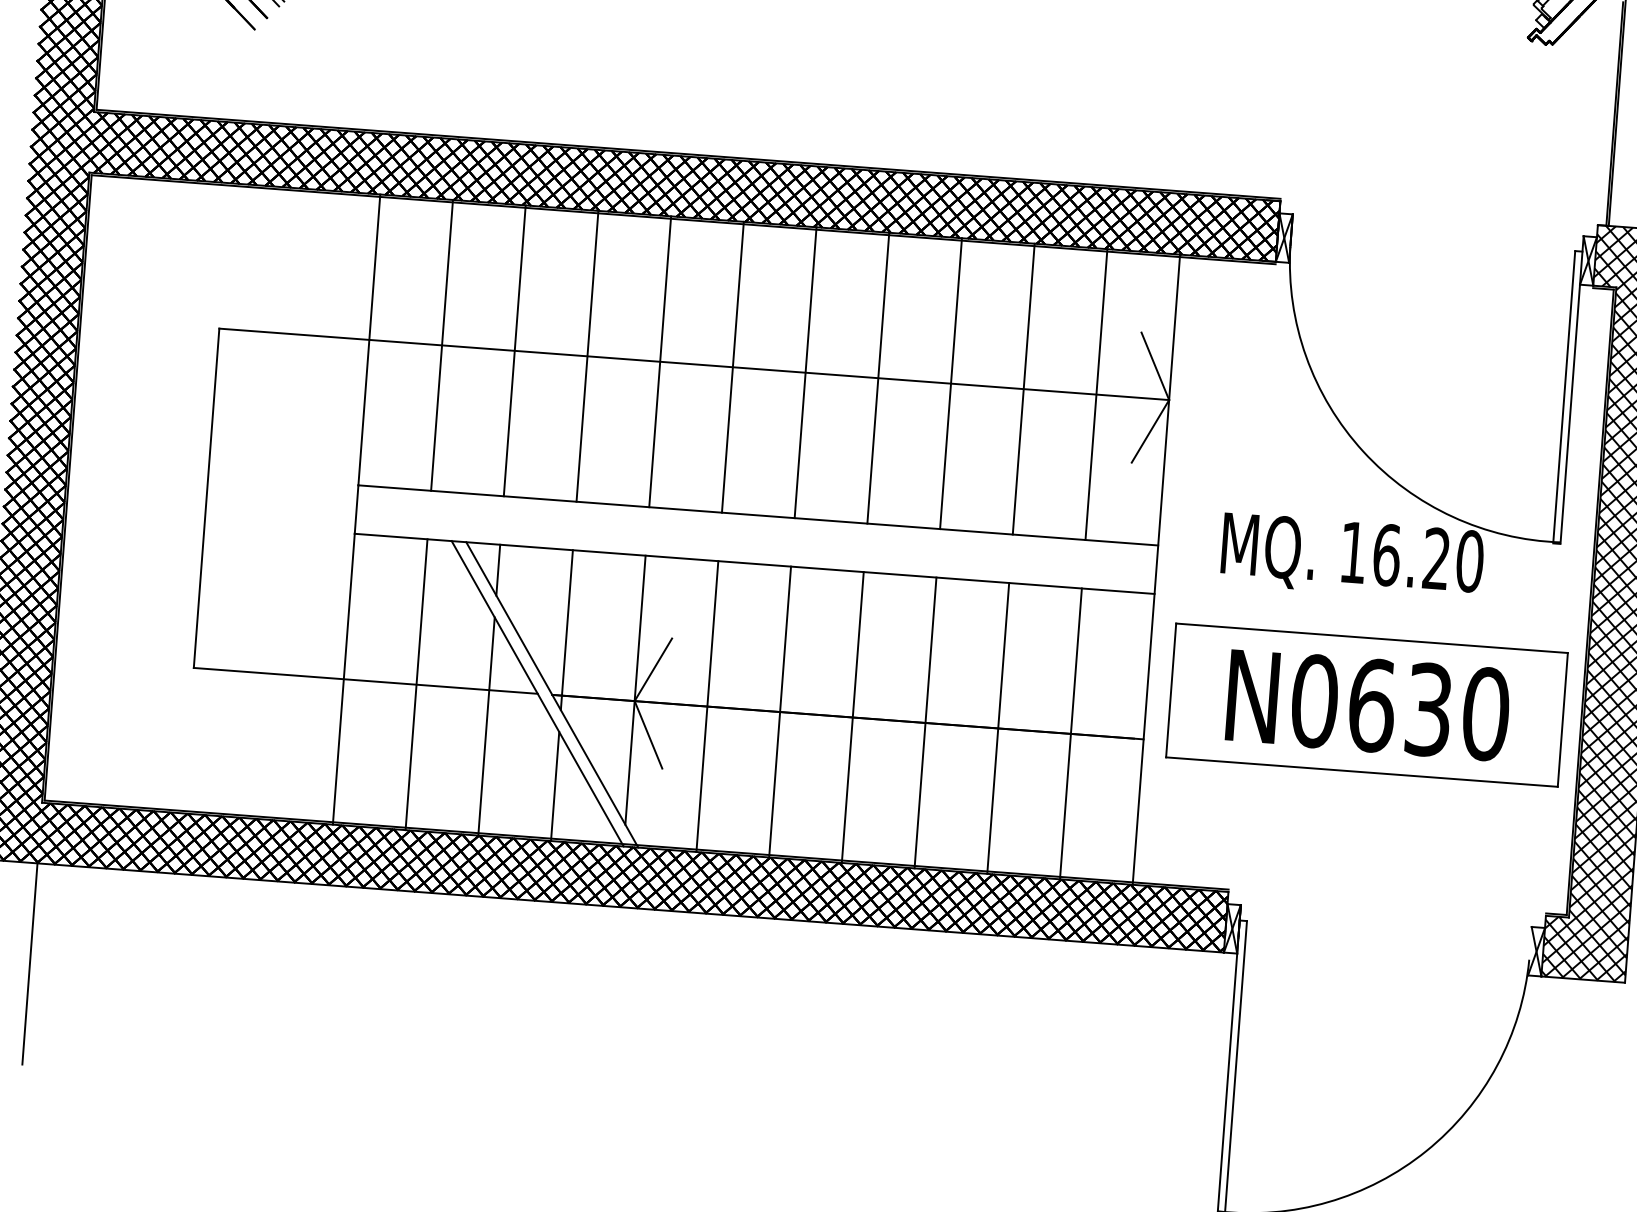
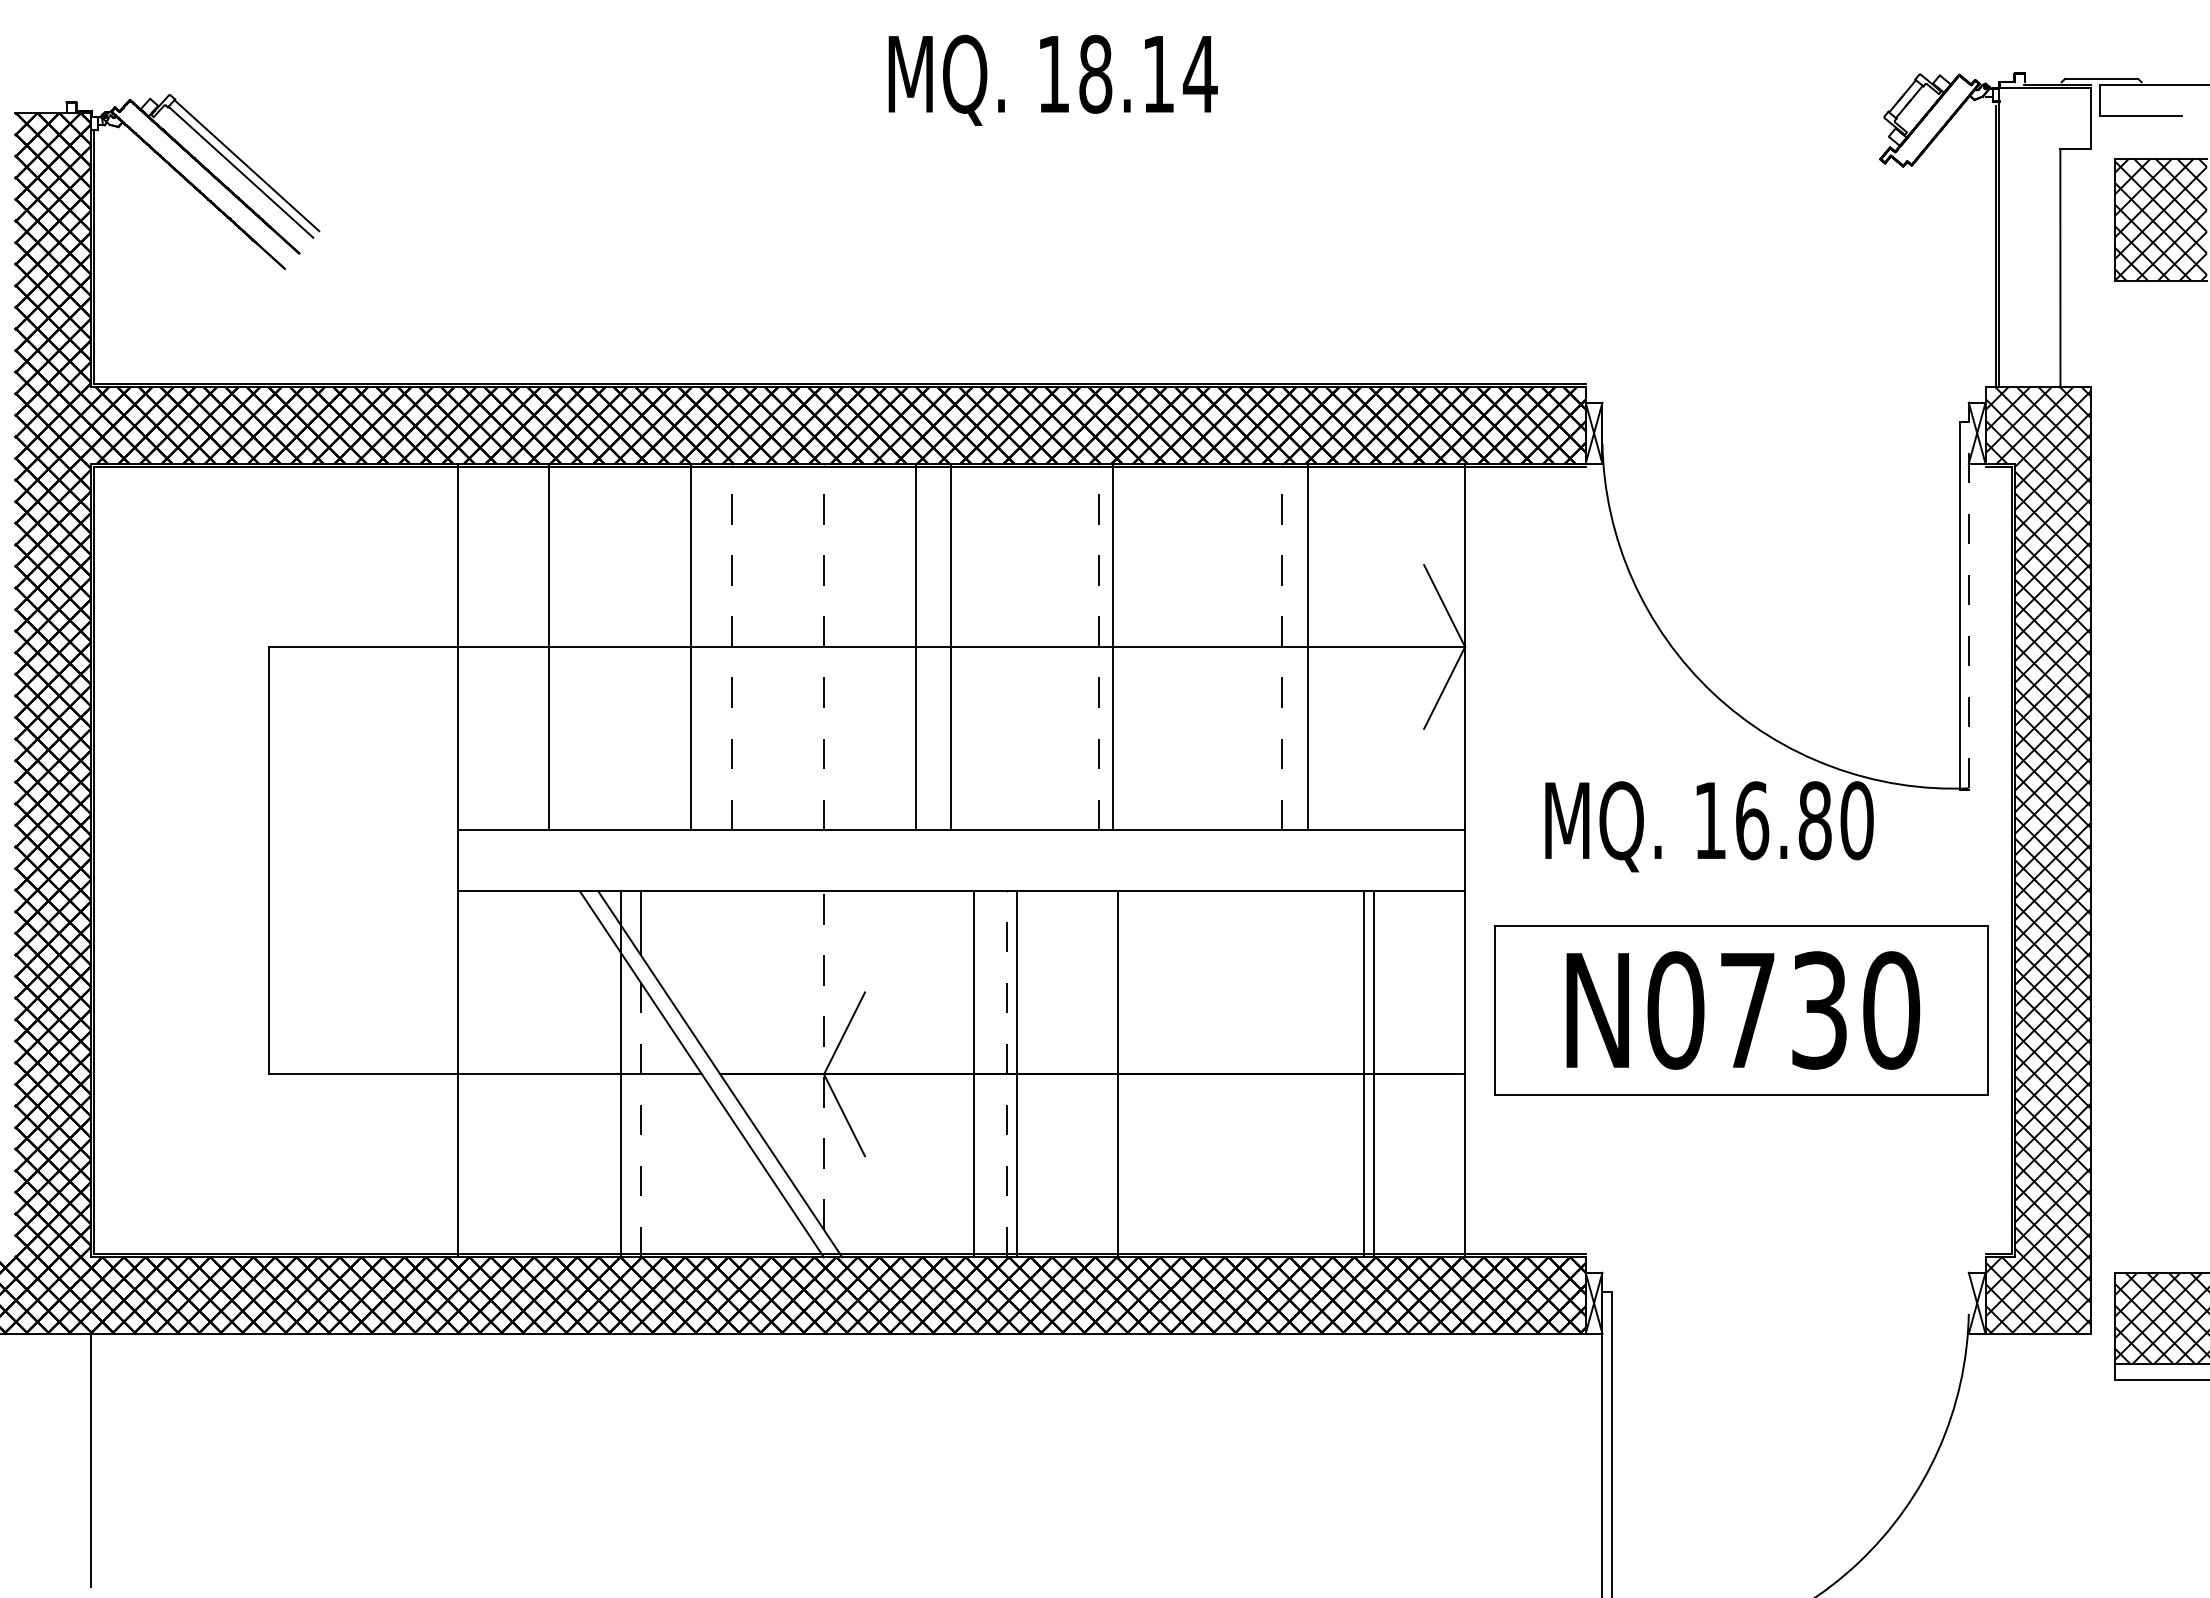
line: (514, 350) -> (690, 646), moved
line: (587, 355) -> (732, 646), solid -> dashed
line: (660, 361) -> (824, 646), solid -> dashed
line: (805, 372) -> (951, 646), moved
line: (878, 377) -> (1098, 646), solid -> dashed
line: (951, 383) -> (1113, 646), moved
line: (1023, 388) -> (1281, 646), solid -> dashed
line: (1571, 389) -> (1968, 595), solid -> dashed
line: (1096, 394) -> (1307, 646), moved
text: (1436, 558) -> (1814, 820), 16.20 -> 16.80
line: (566, 629) -> (732, 991), removed
line: (416, 684) -> (621, 1074), moved
line: (635, 690) -> (824, 1060), solid -> dashed
text: (1372, 705) -> (1748, 1010), N0630 -> N0730
line: (707, 706) -> (973, 1074), moved
line: (780, 711) -> (1007, 1073), solid -> dashed
line: (852, 717) -> (1016, 1074), moved
line: (925, 723) -> (1118, 1074), moved
line: (486, 726) -> (640, 1119), solid -> dashed
line: (997, 728) -> (1363, 1074), moved
line: (555, 786) -> (732, 1188), removed

